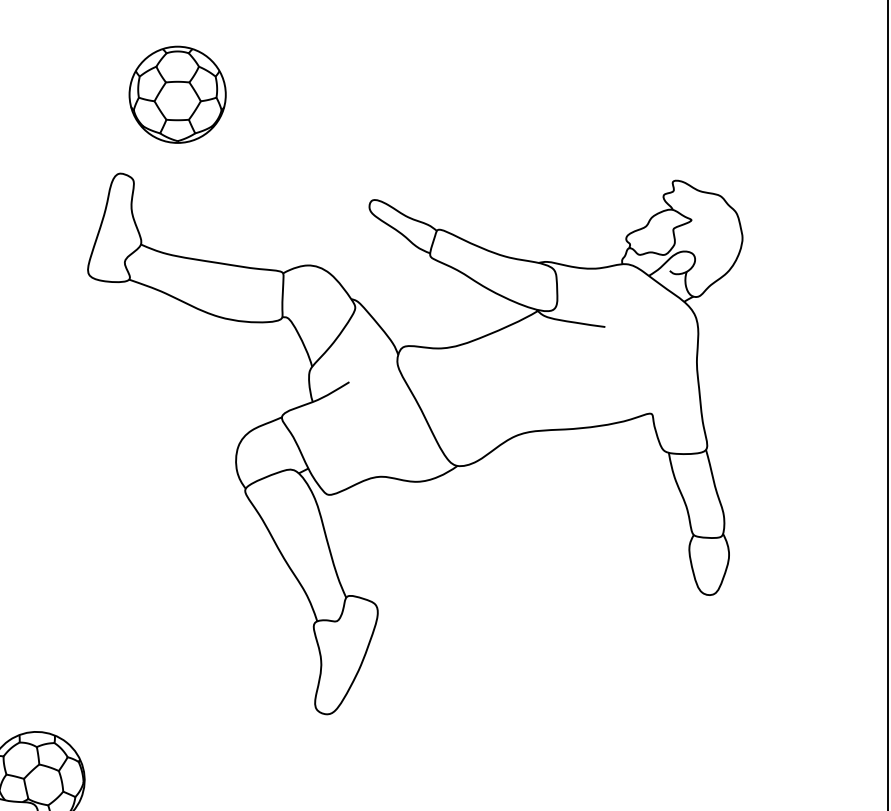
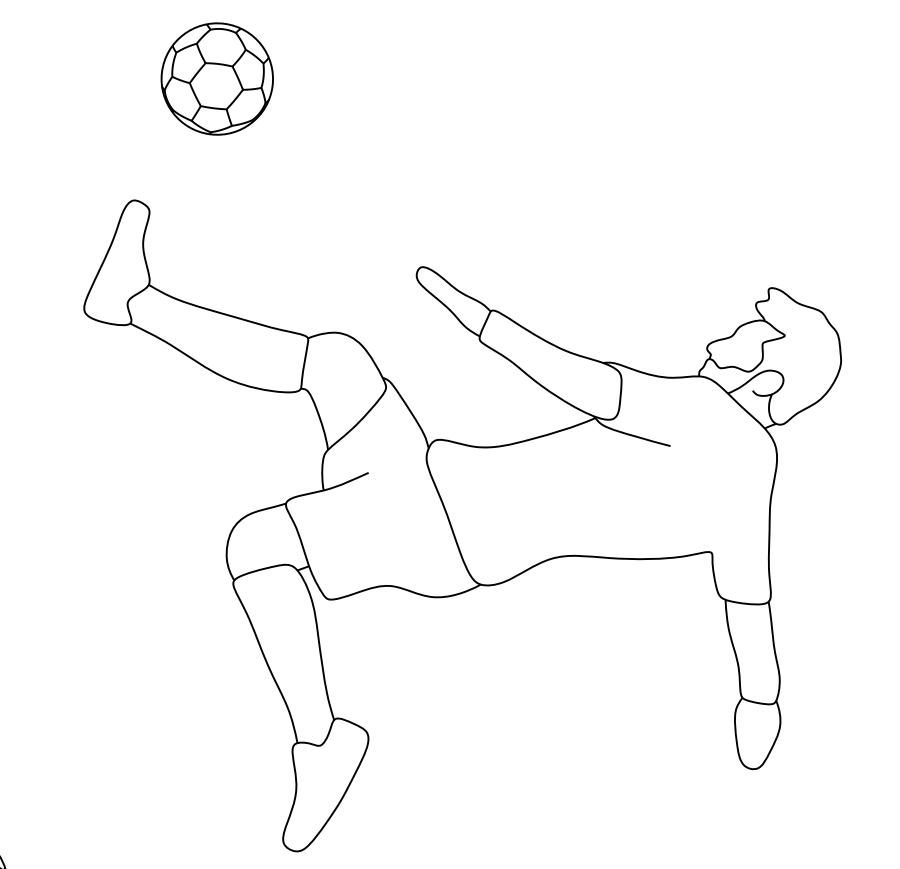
part: (177, 94) -> (217, 78), moved

